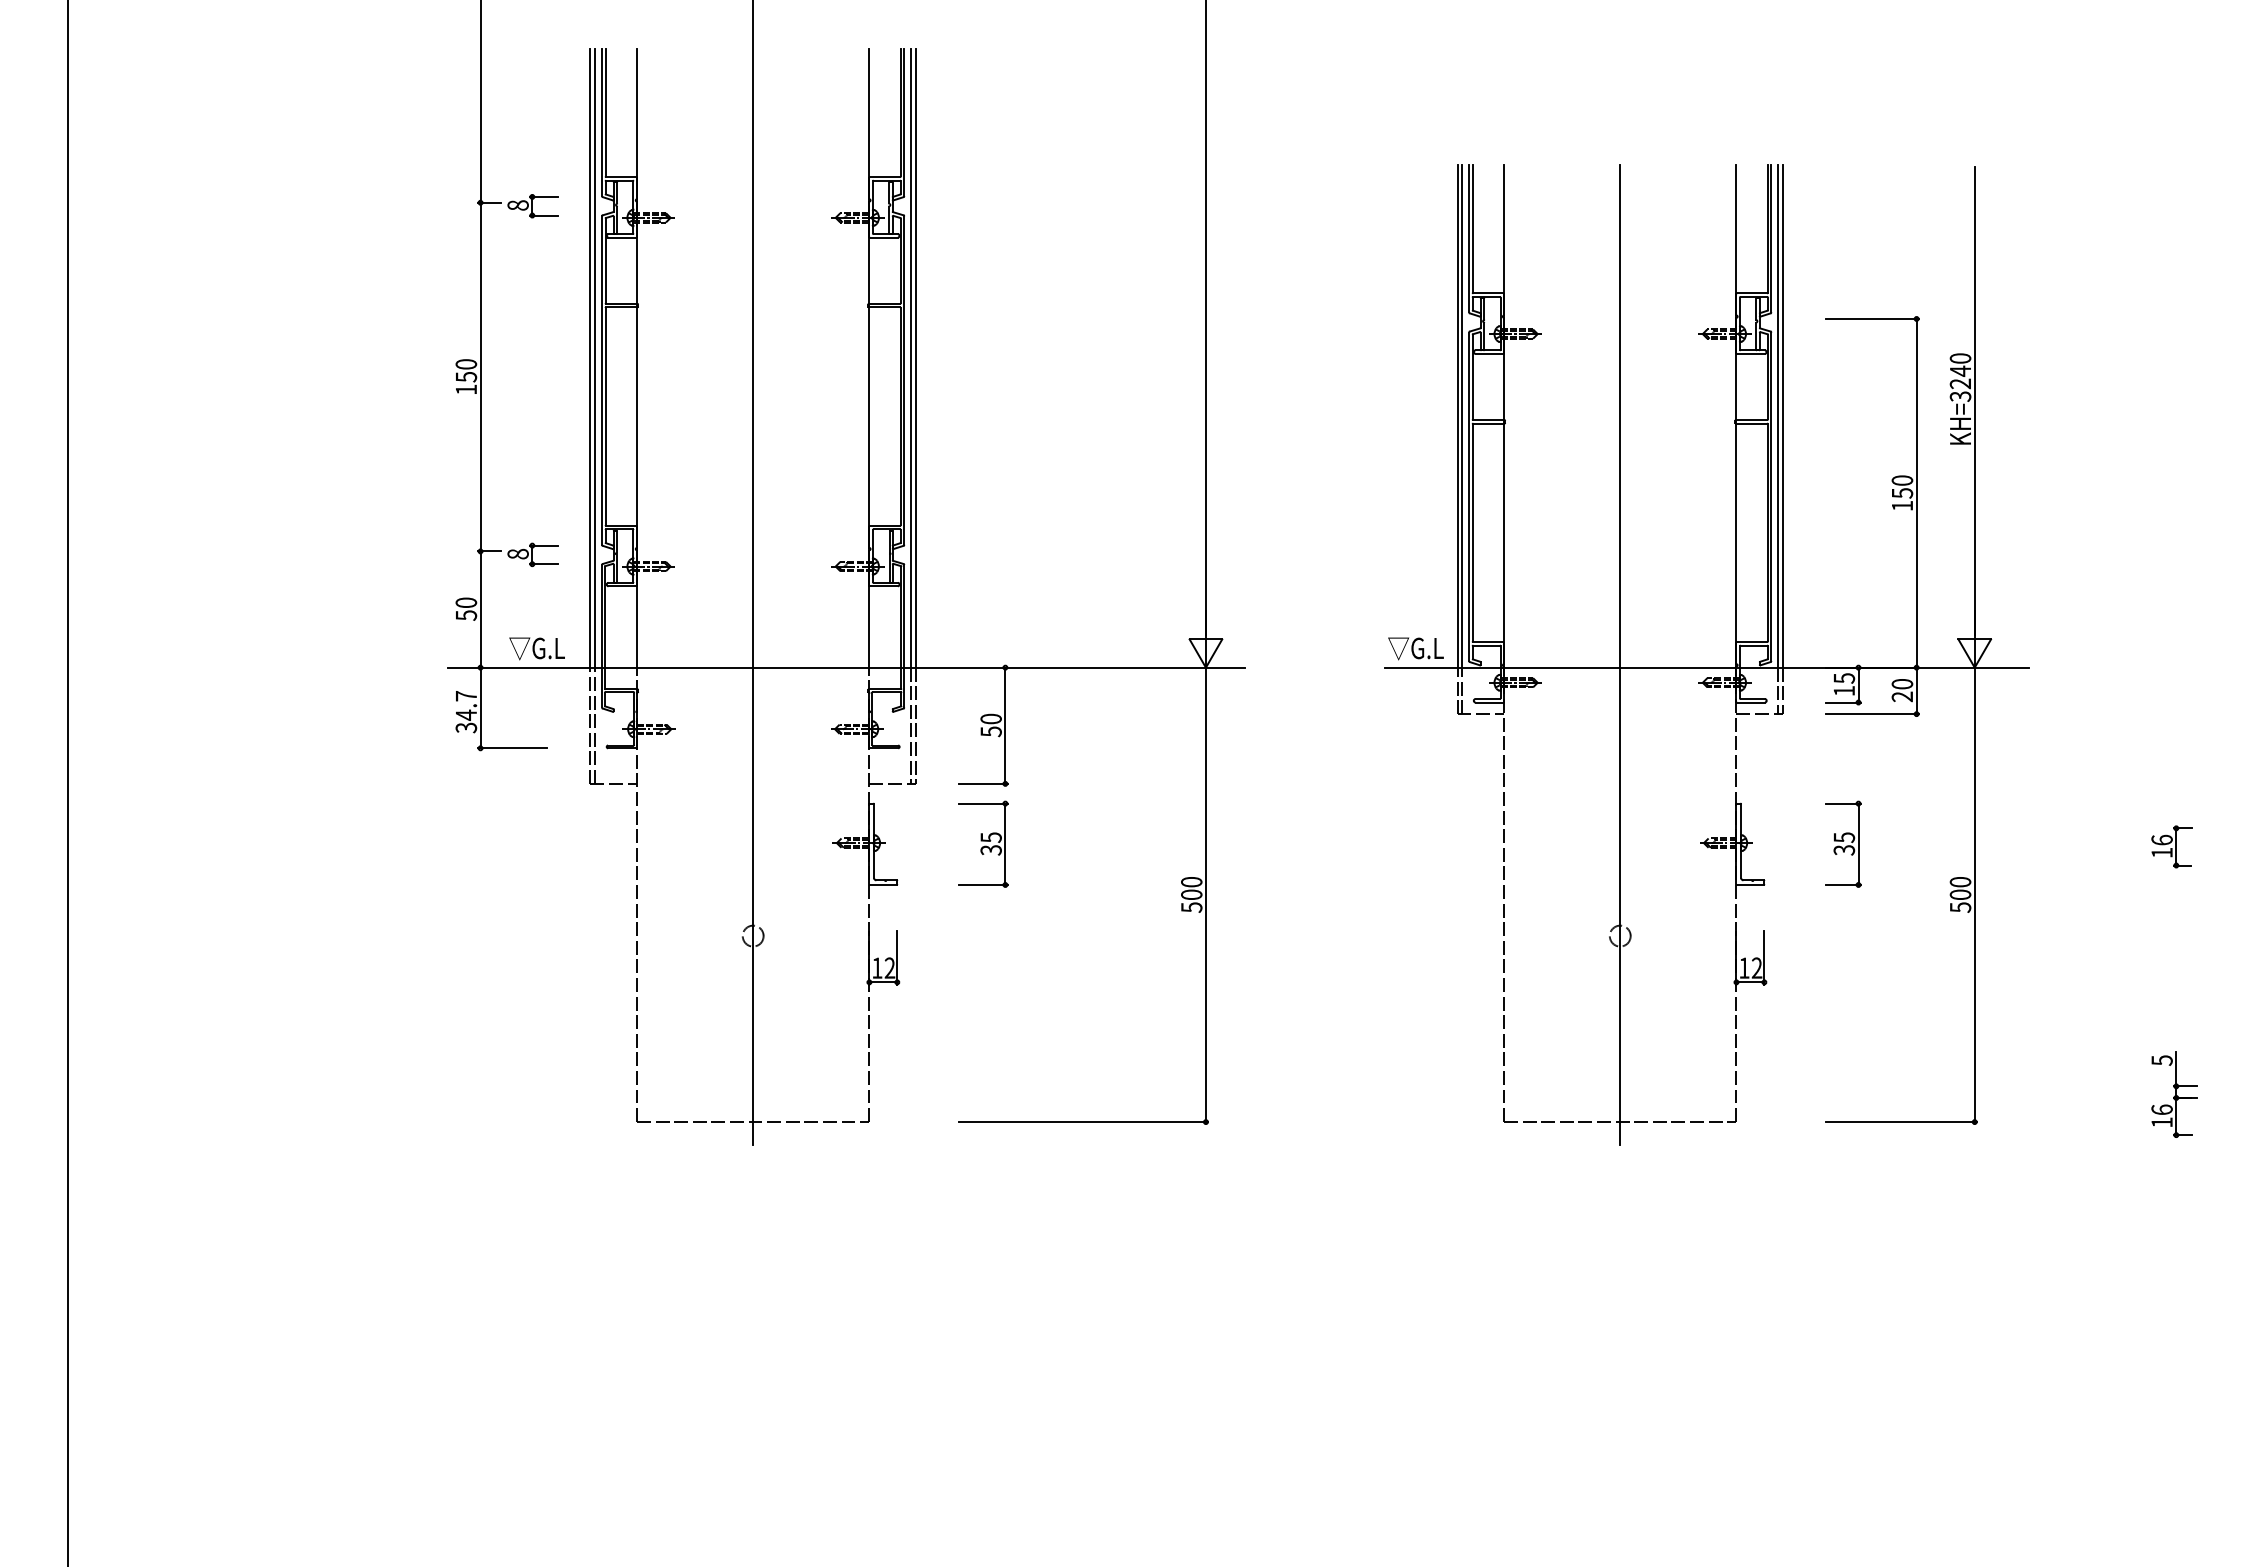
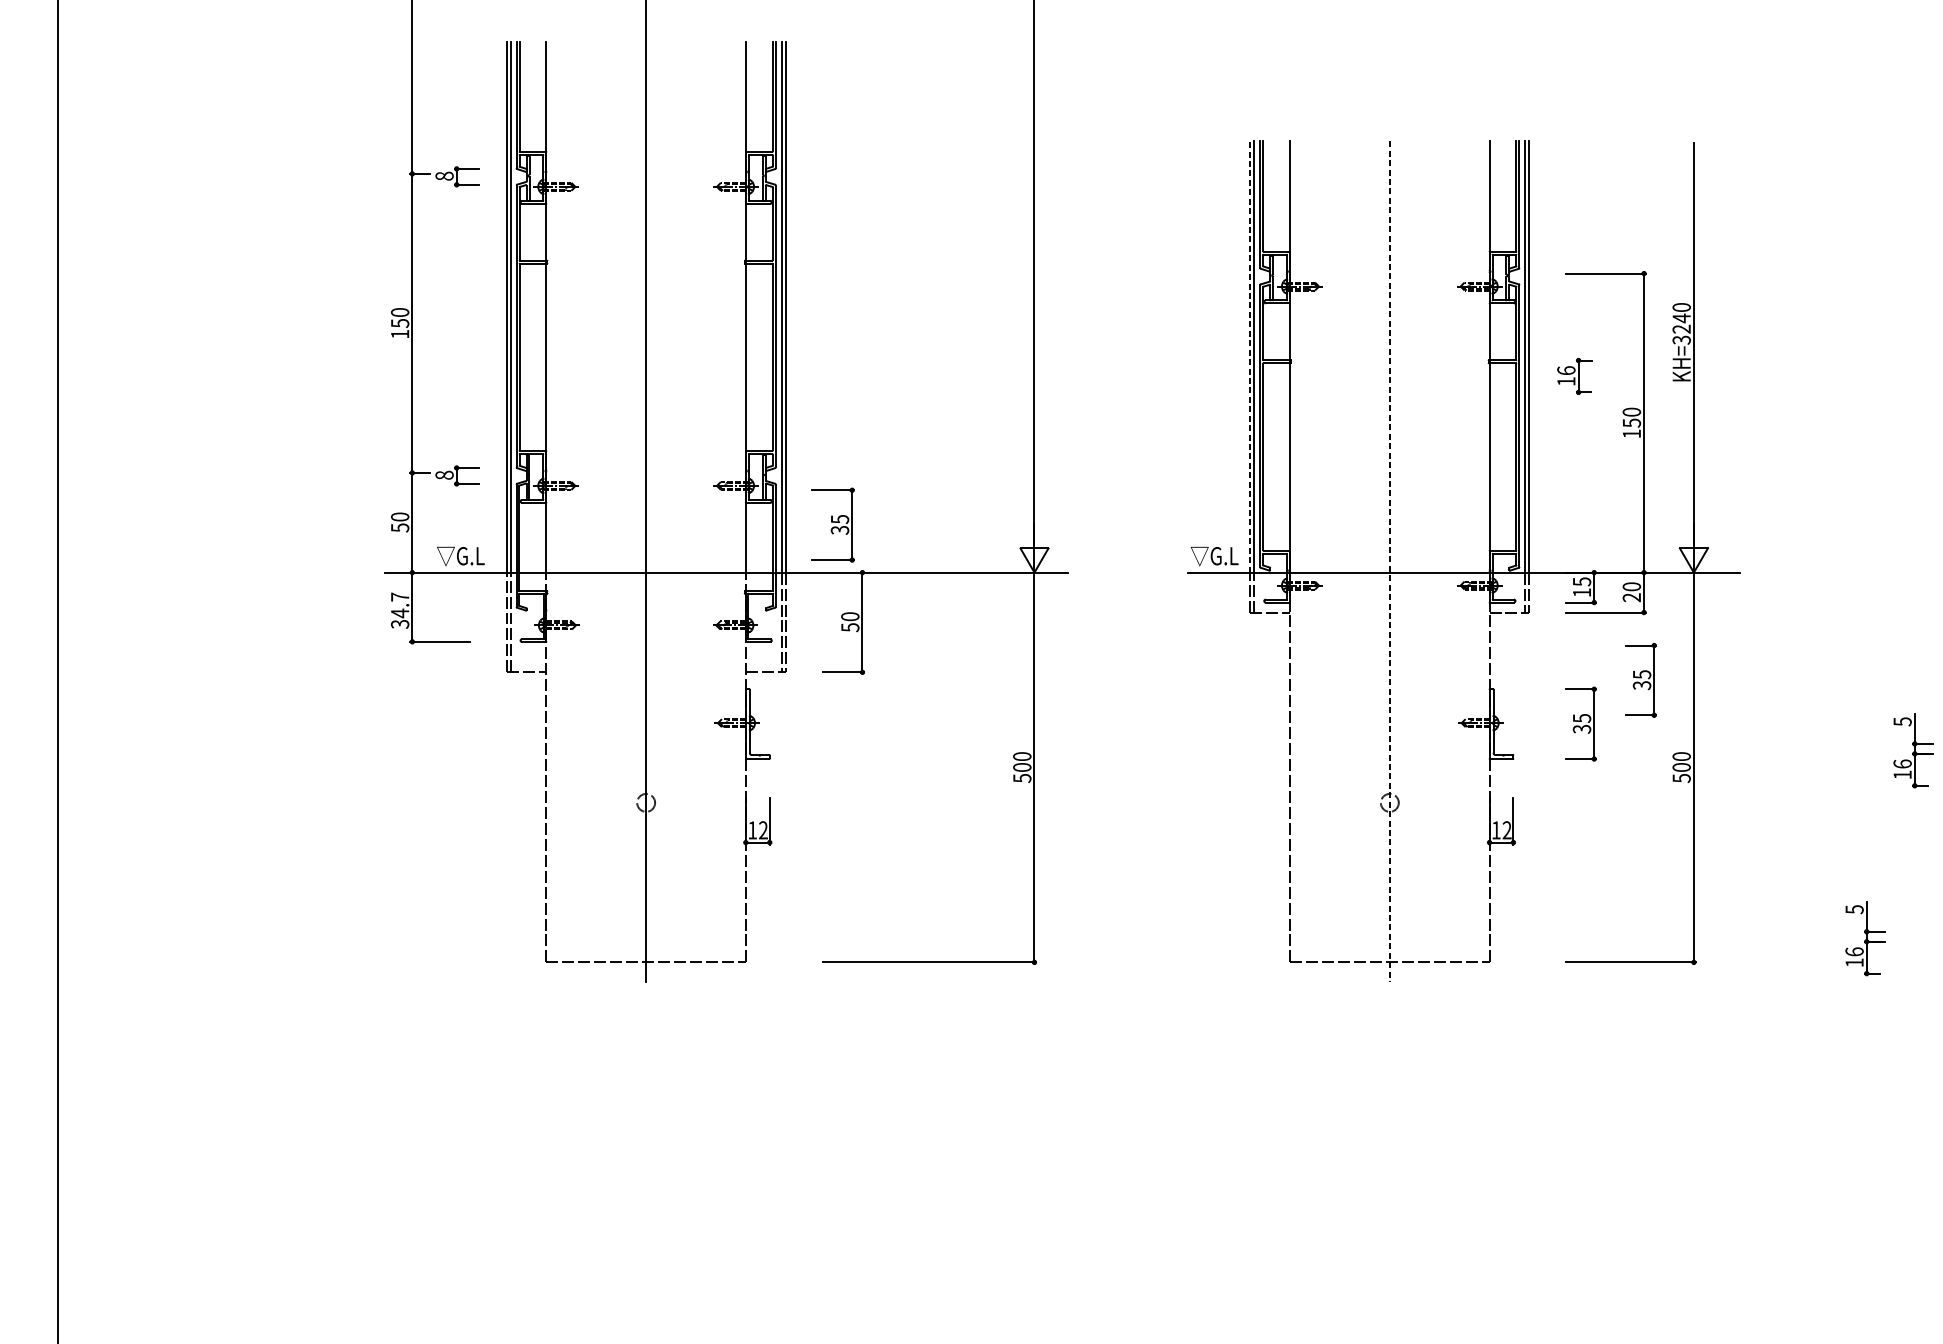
line: (1457, 415) -> (1250, 356), solid -> dashed
line: (1620, 655) -> (1390, 562), solid -> dashed
part: (1913, 792) -> (1641, 679), added
part: (983, 843) -> (833, 524), moved
part: (2171, 846) -> (1574, 376), moved
part: (2230, 875) -> (1913, 750), added

